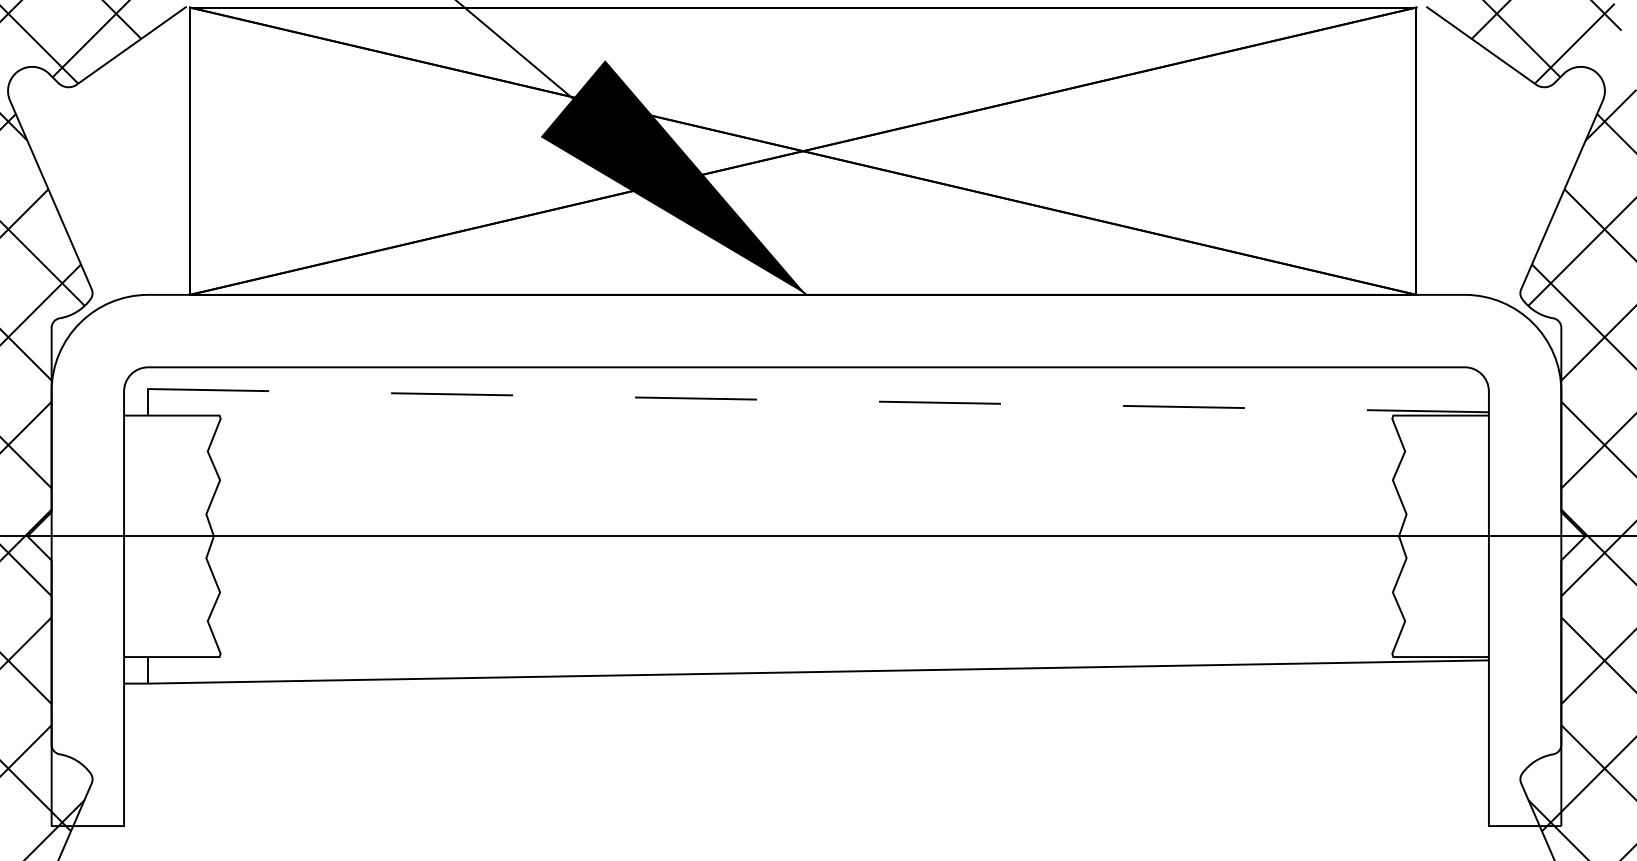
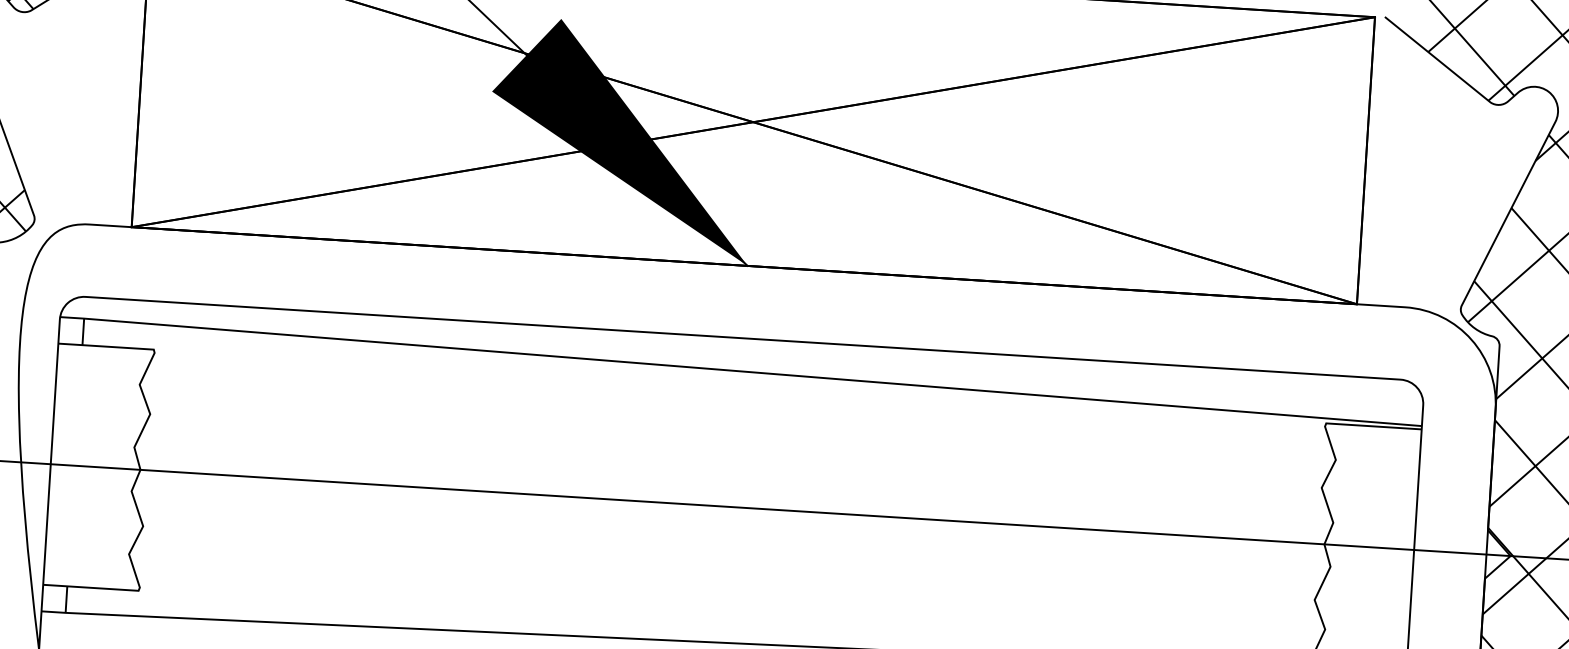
line: (805, 400) -> (740, 371), dashed -> solid

